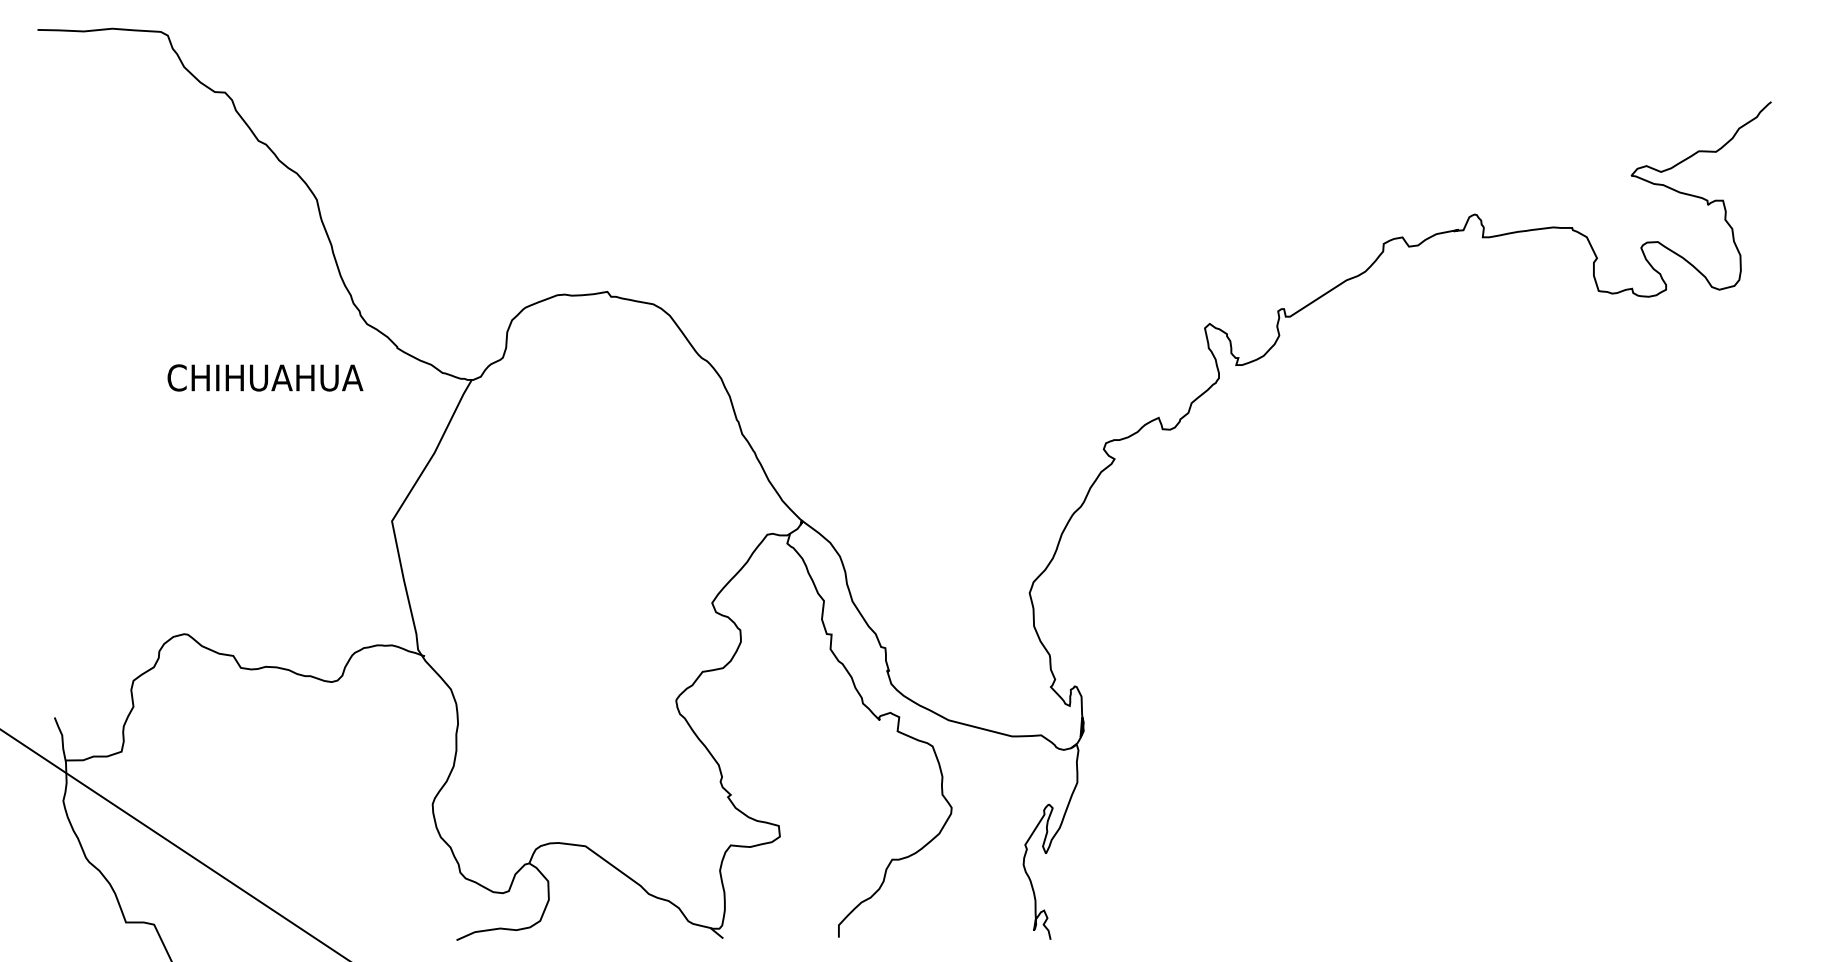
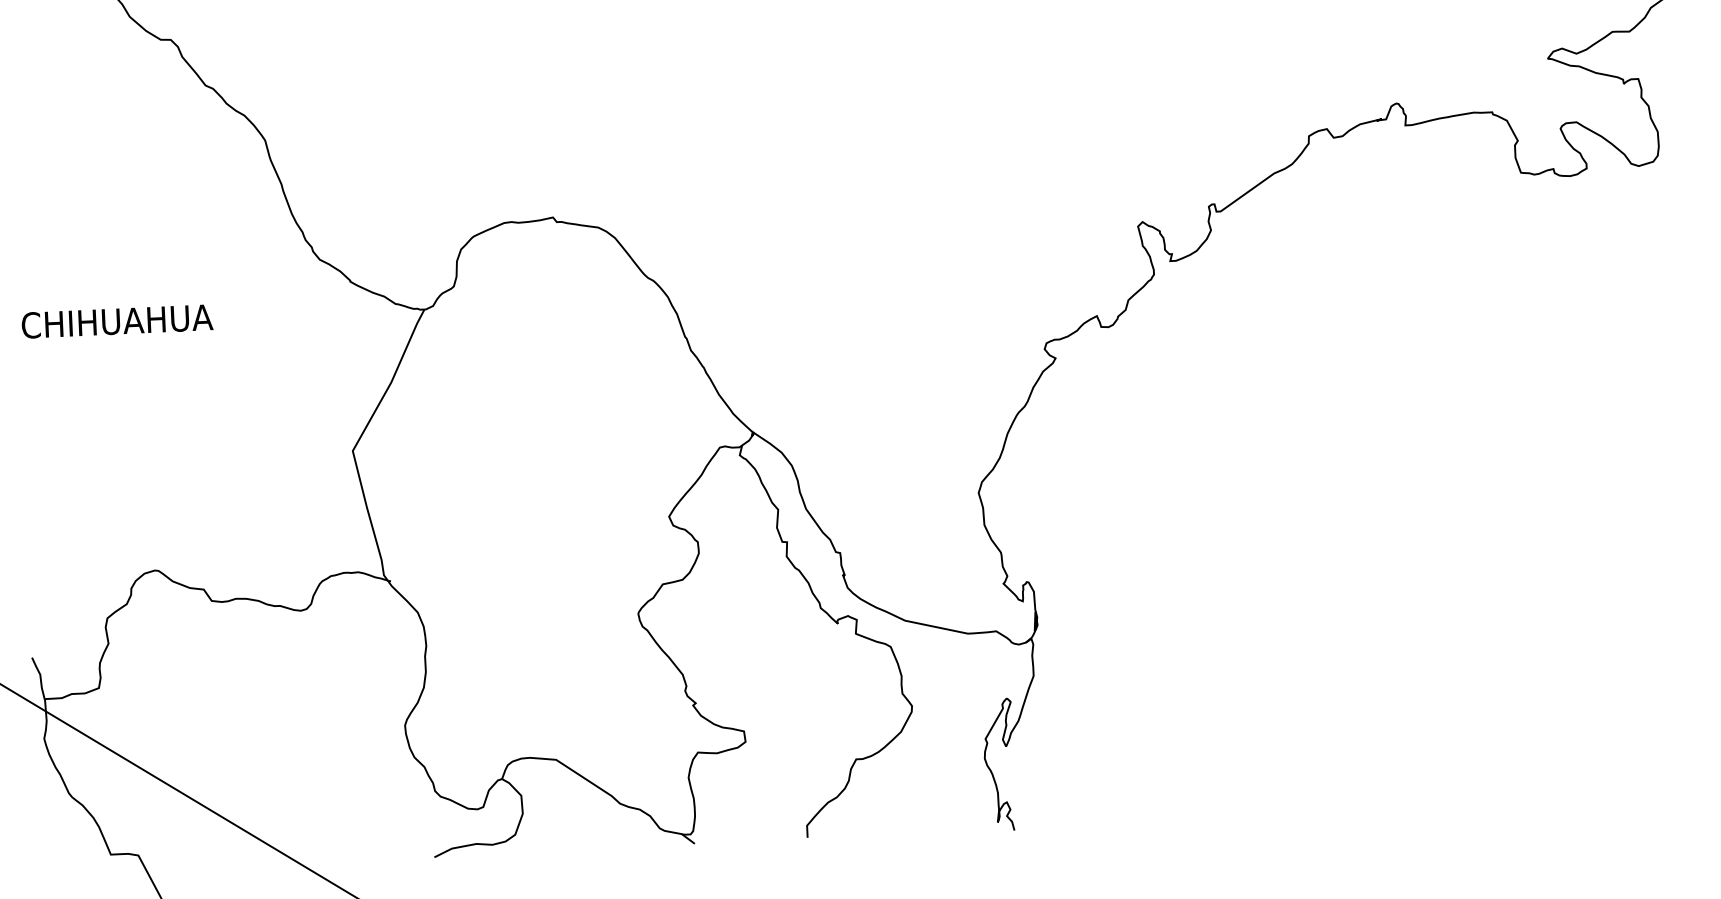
text: (265, 377) -> (117, 321), moved

